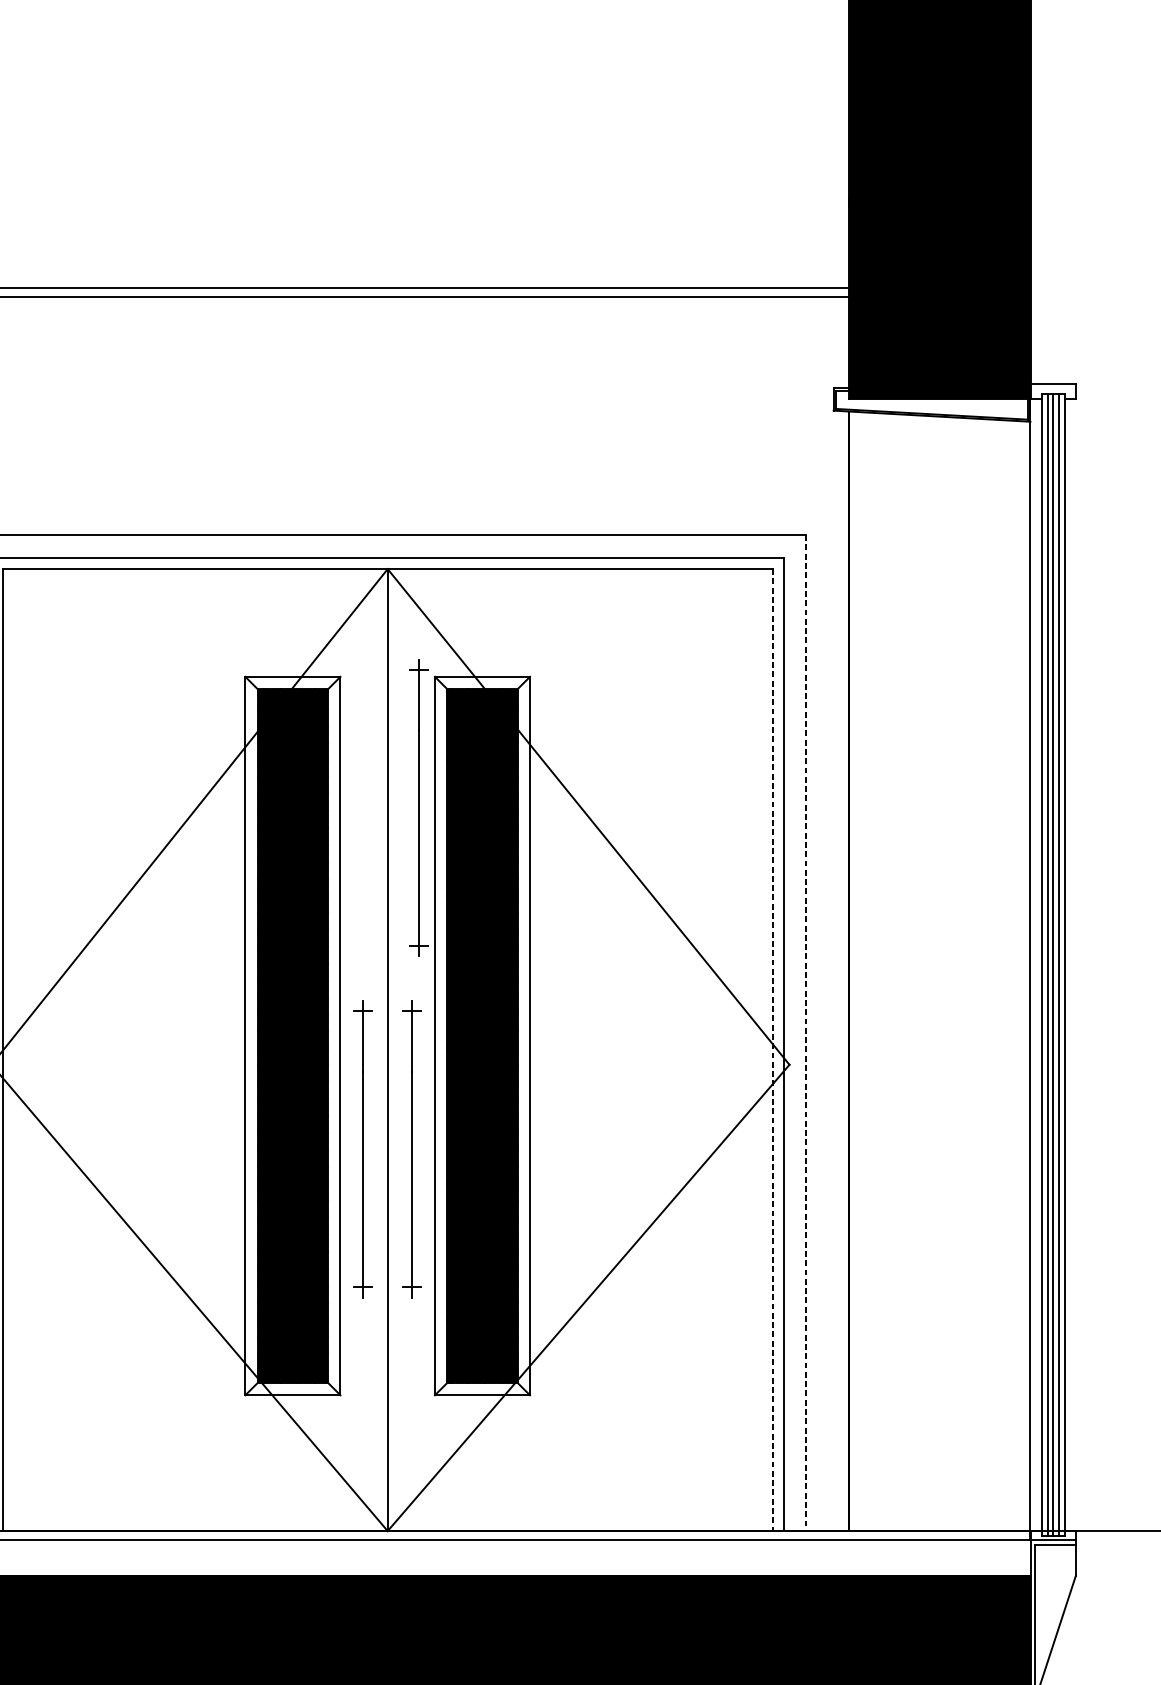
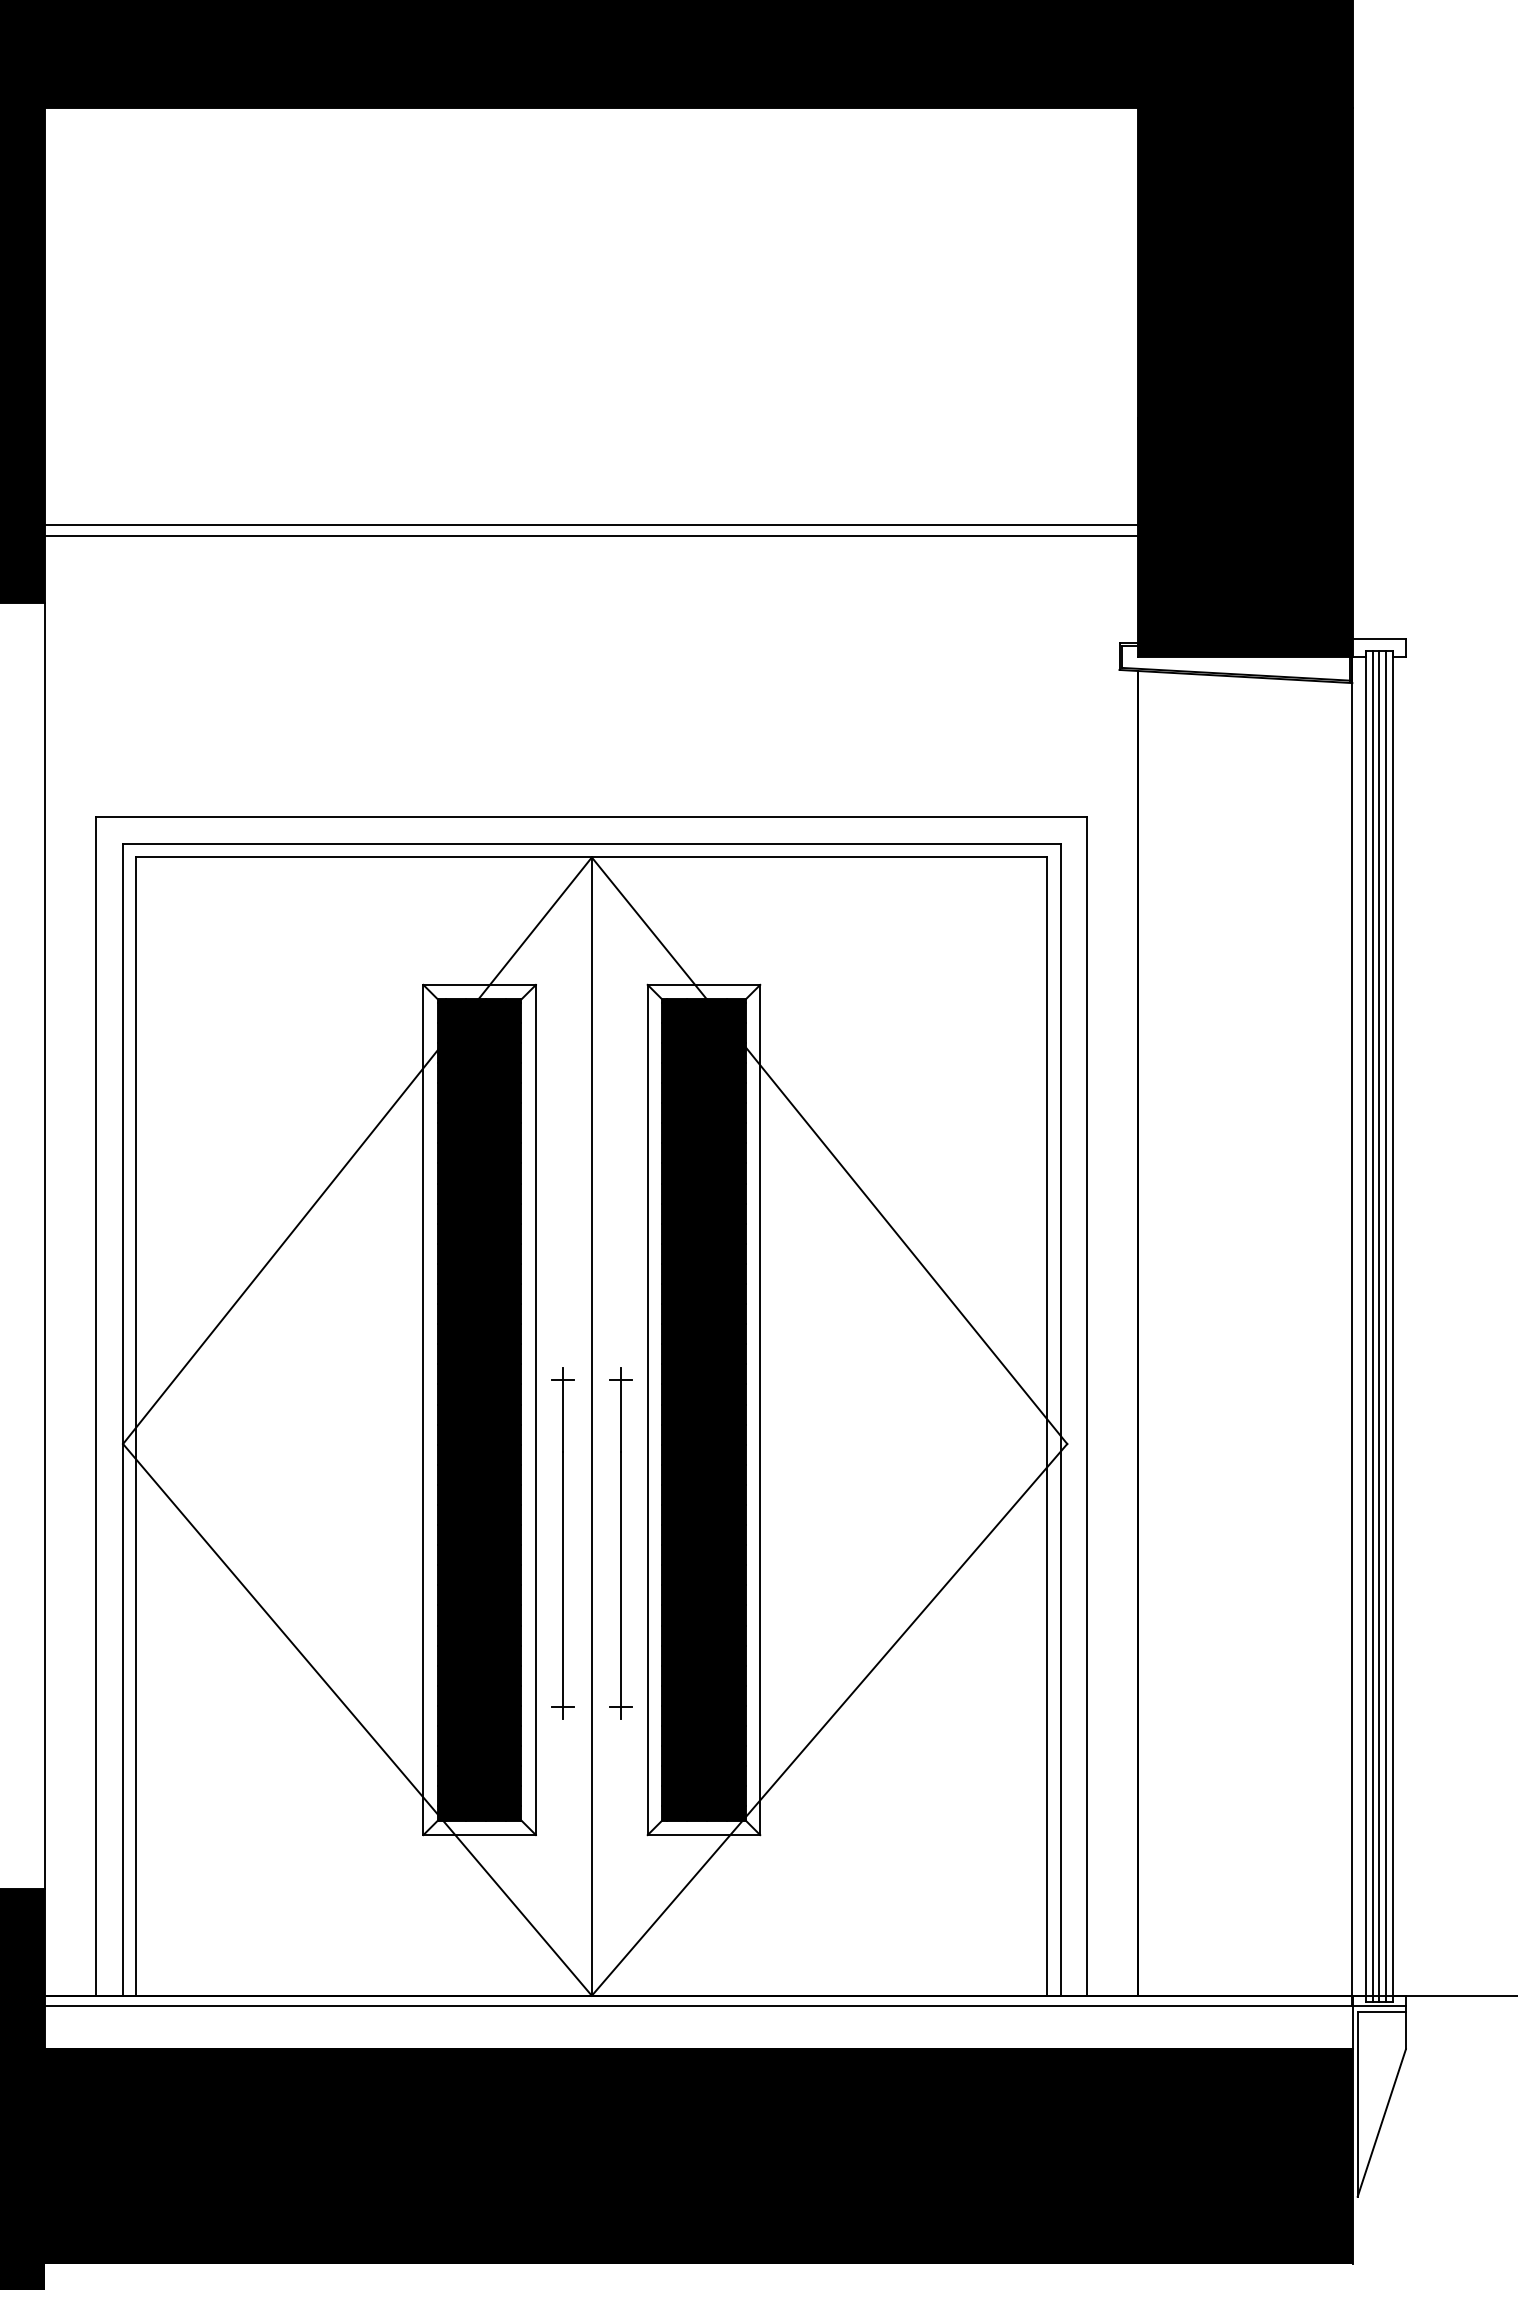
part: (418, 807) -> (628, 1139), removed
line: (806, 1033) -> (1087, 1407), dashed -> solid
line: (772, 1050) -> (1047, 1427), dashed -> solid

